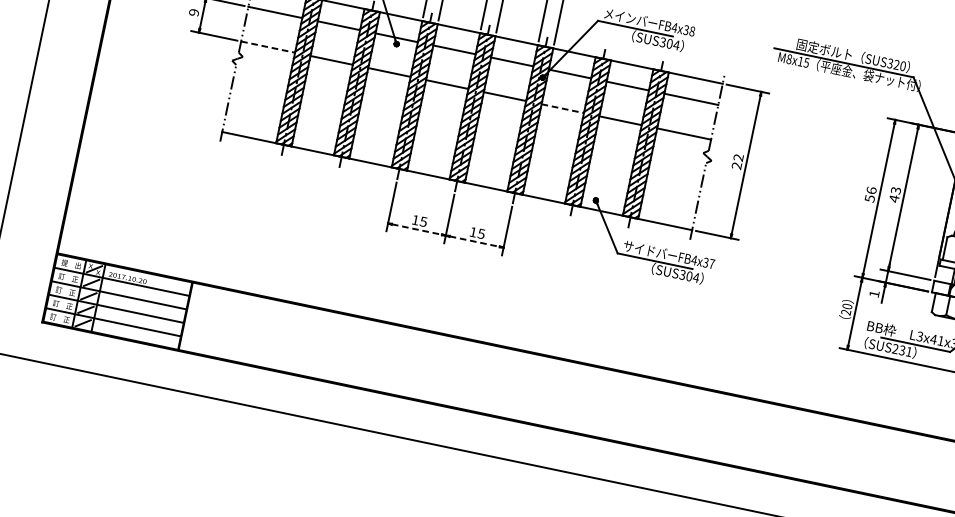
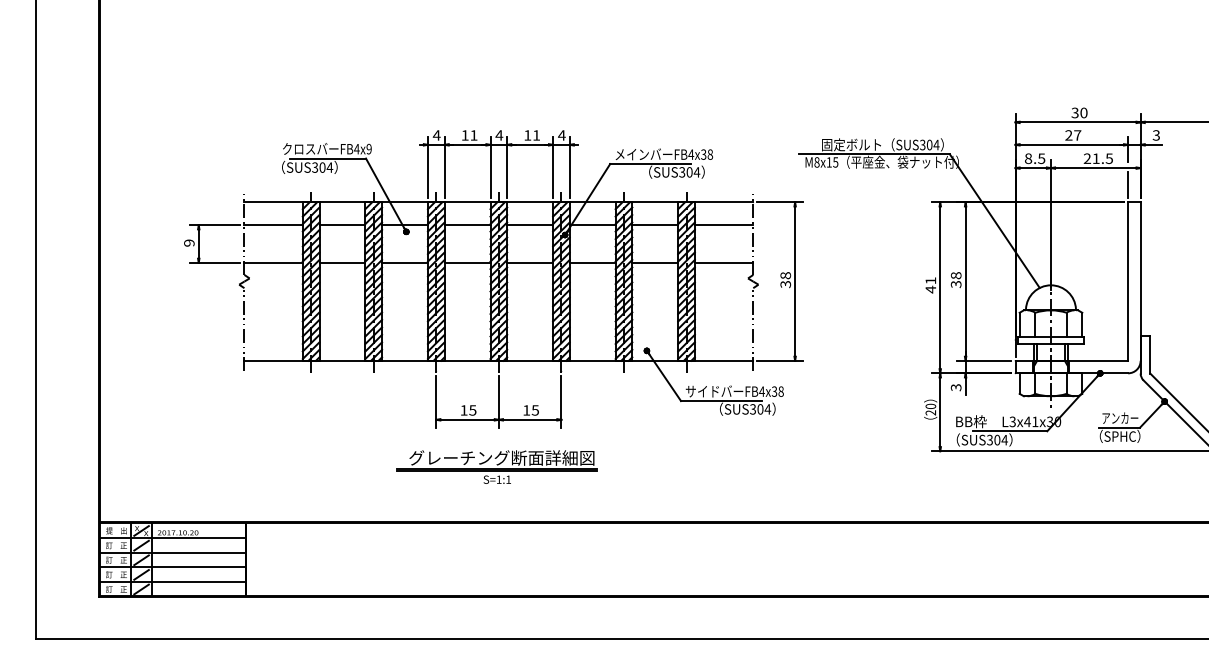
line: (269, 47) -> (274, 262), dashed -> solid
text: (899, 64) -> (932, 144), SUS320 -> SUS304
line: (562, 108) -> (592, 262), dashed -> solid
text: (737, 162) -> (785, 280), 22 -> 38
text: (870, 194) -> (930, 285), 56 -> 41
text: (894, 195) -> (955, 280), 43 -> 38
line: (417, 229) -> (468, 419), dashed -> solid
line: (475, 241) -> (530, 419), dashed -> solid
text: (711, 263) -> (780, 391), FB4x37 -> FB4x38
part: (434, 278) -> (496, 466), added
text: (873, 293) -> (955, 387), 1 -> 3
text: (902, 350) -> (997, 440), SUS231 -> SUS304

